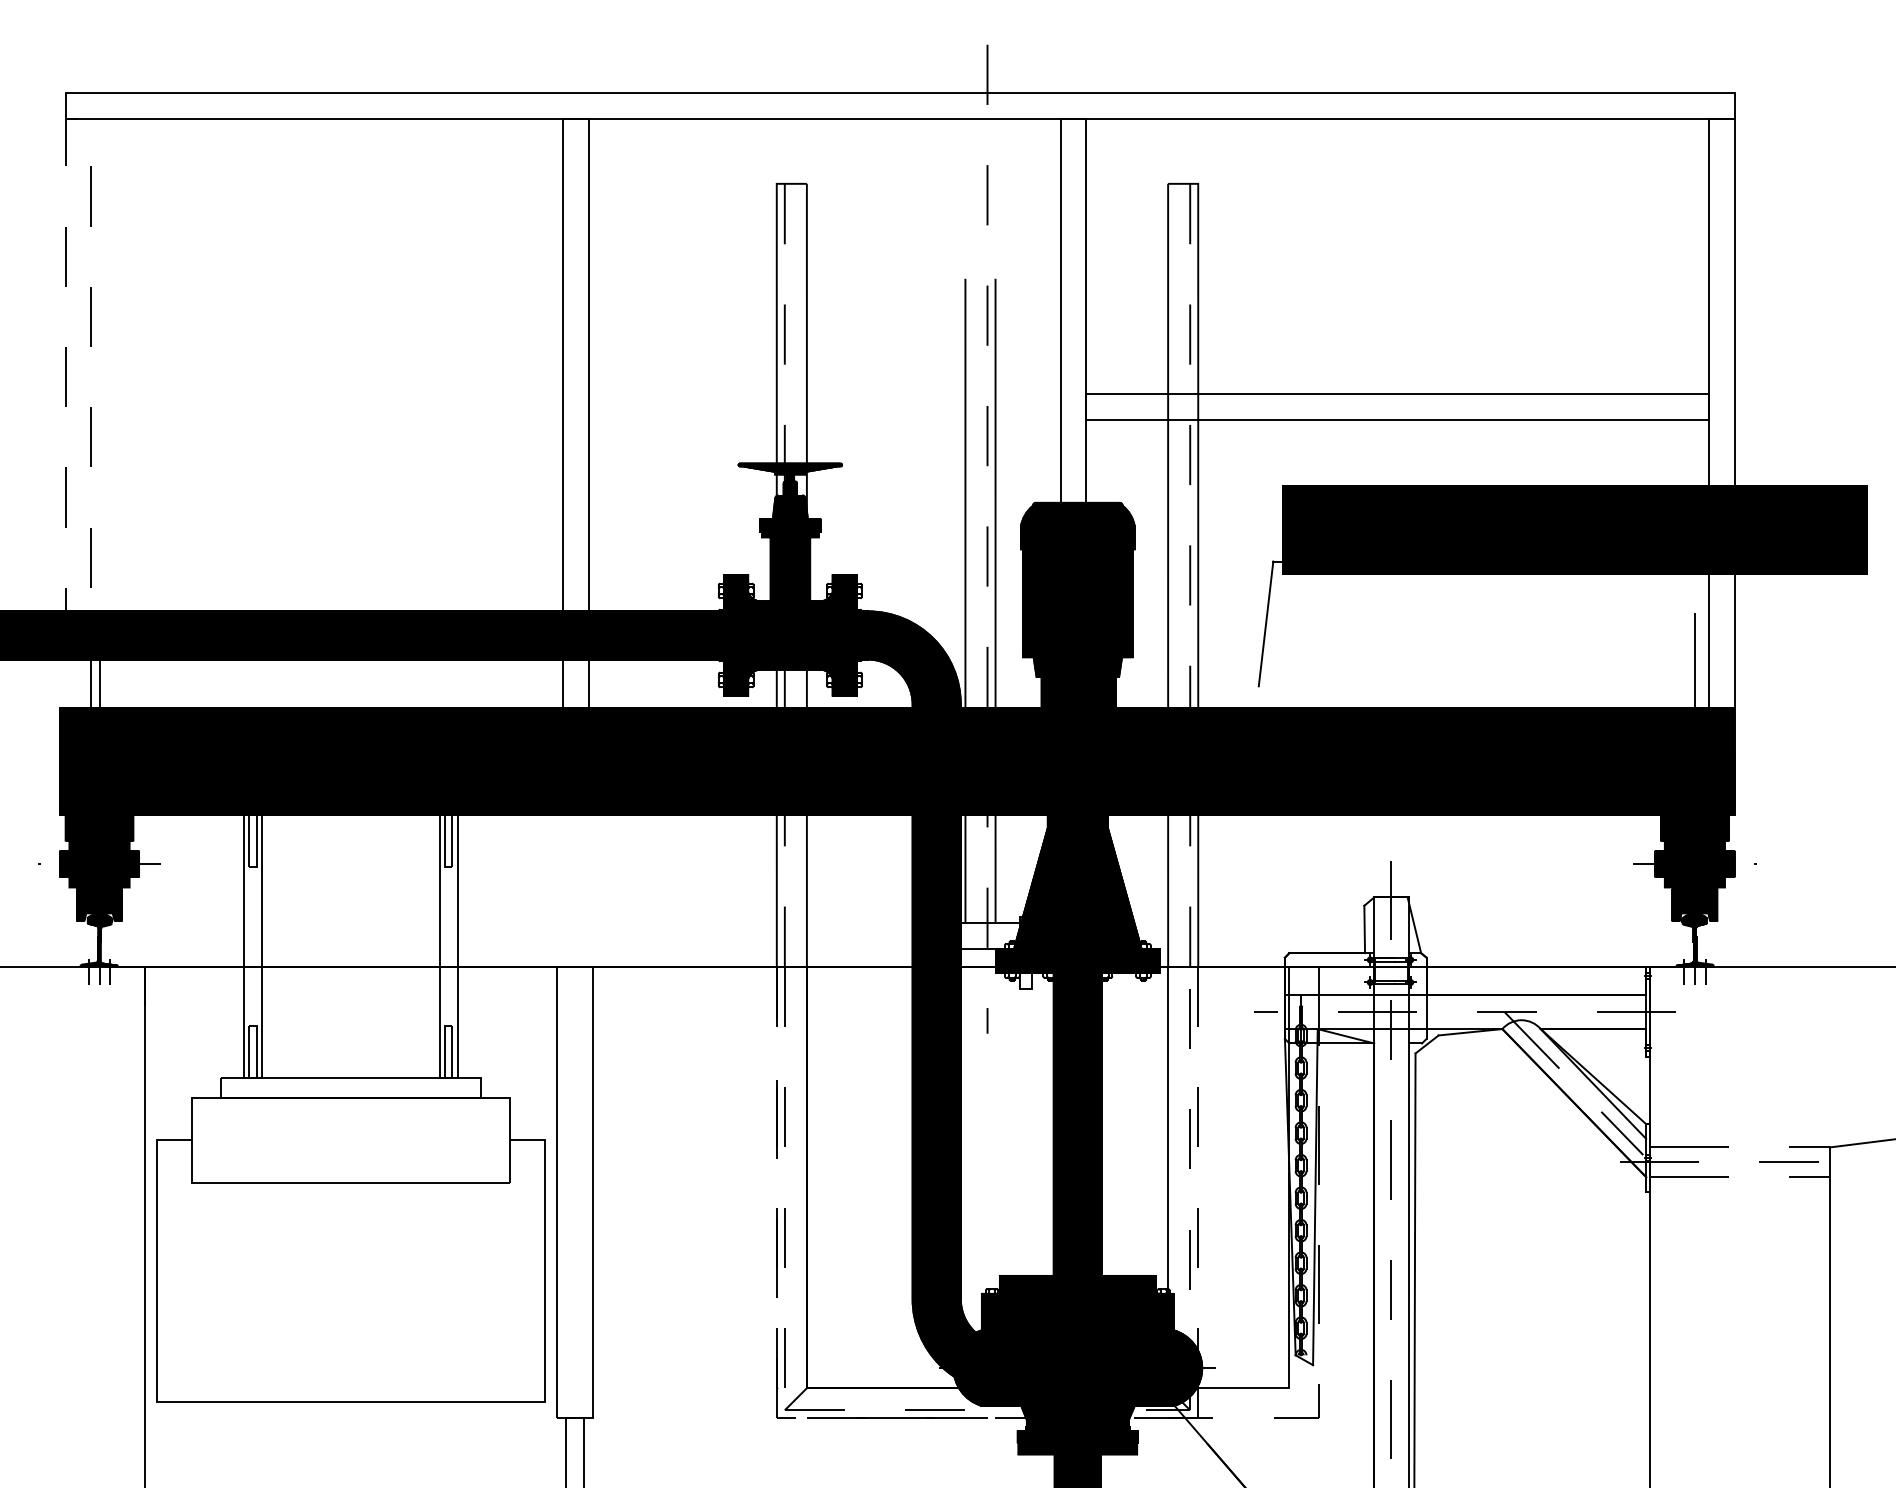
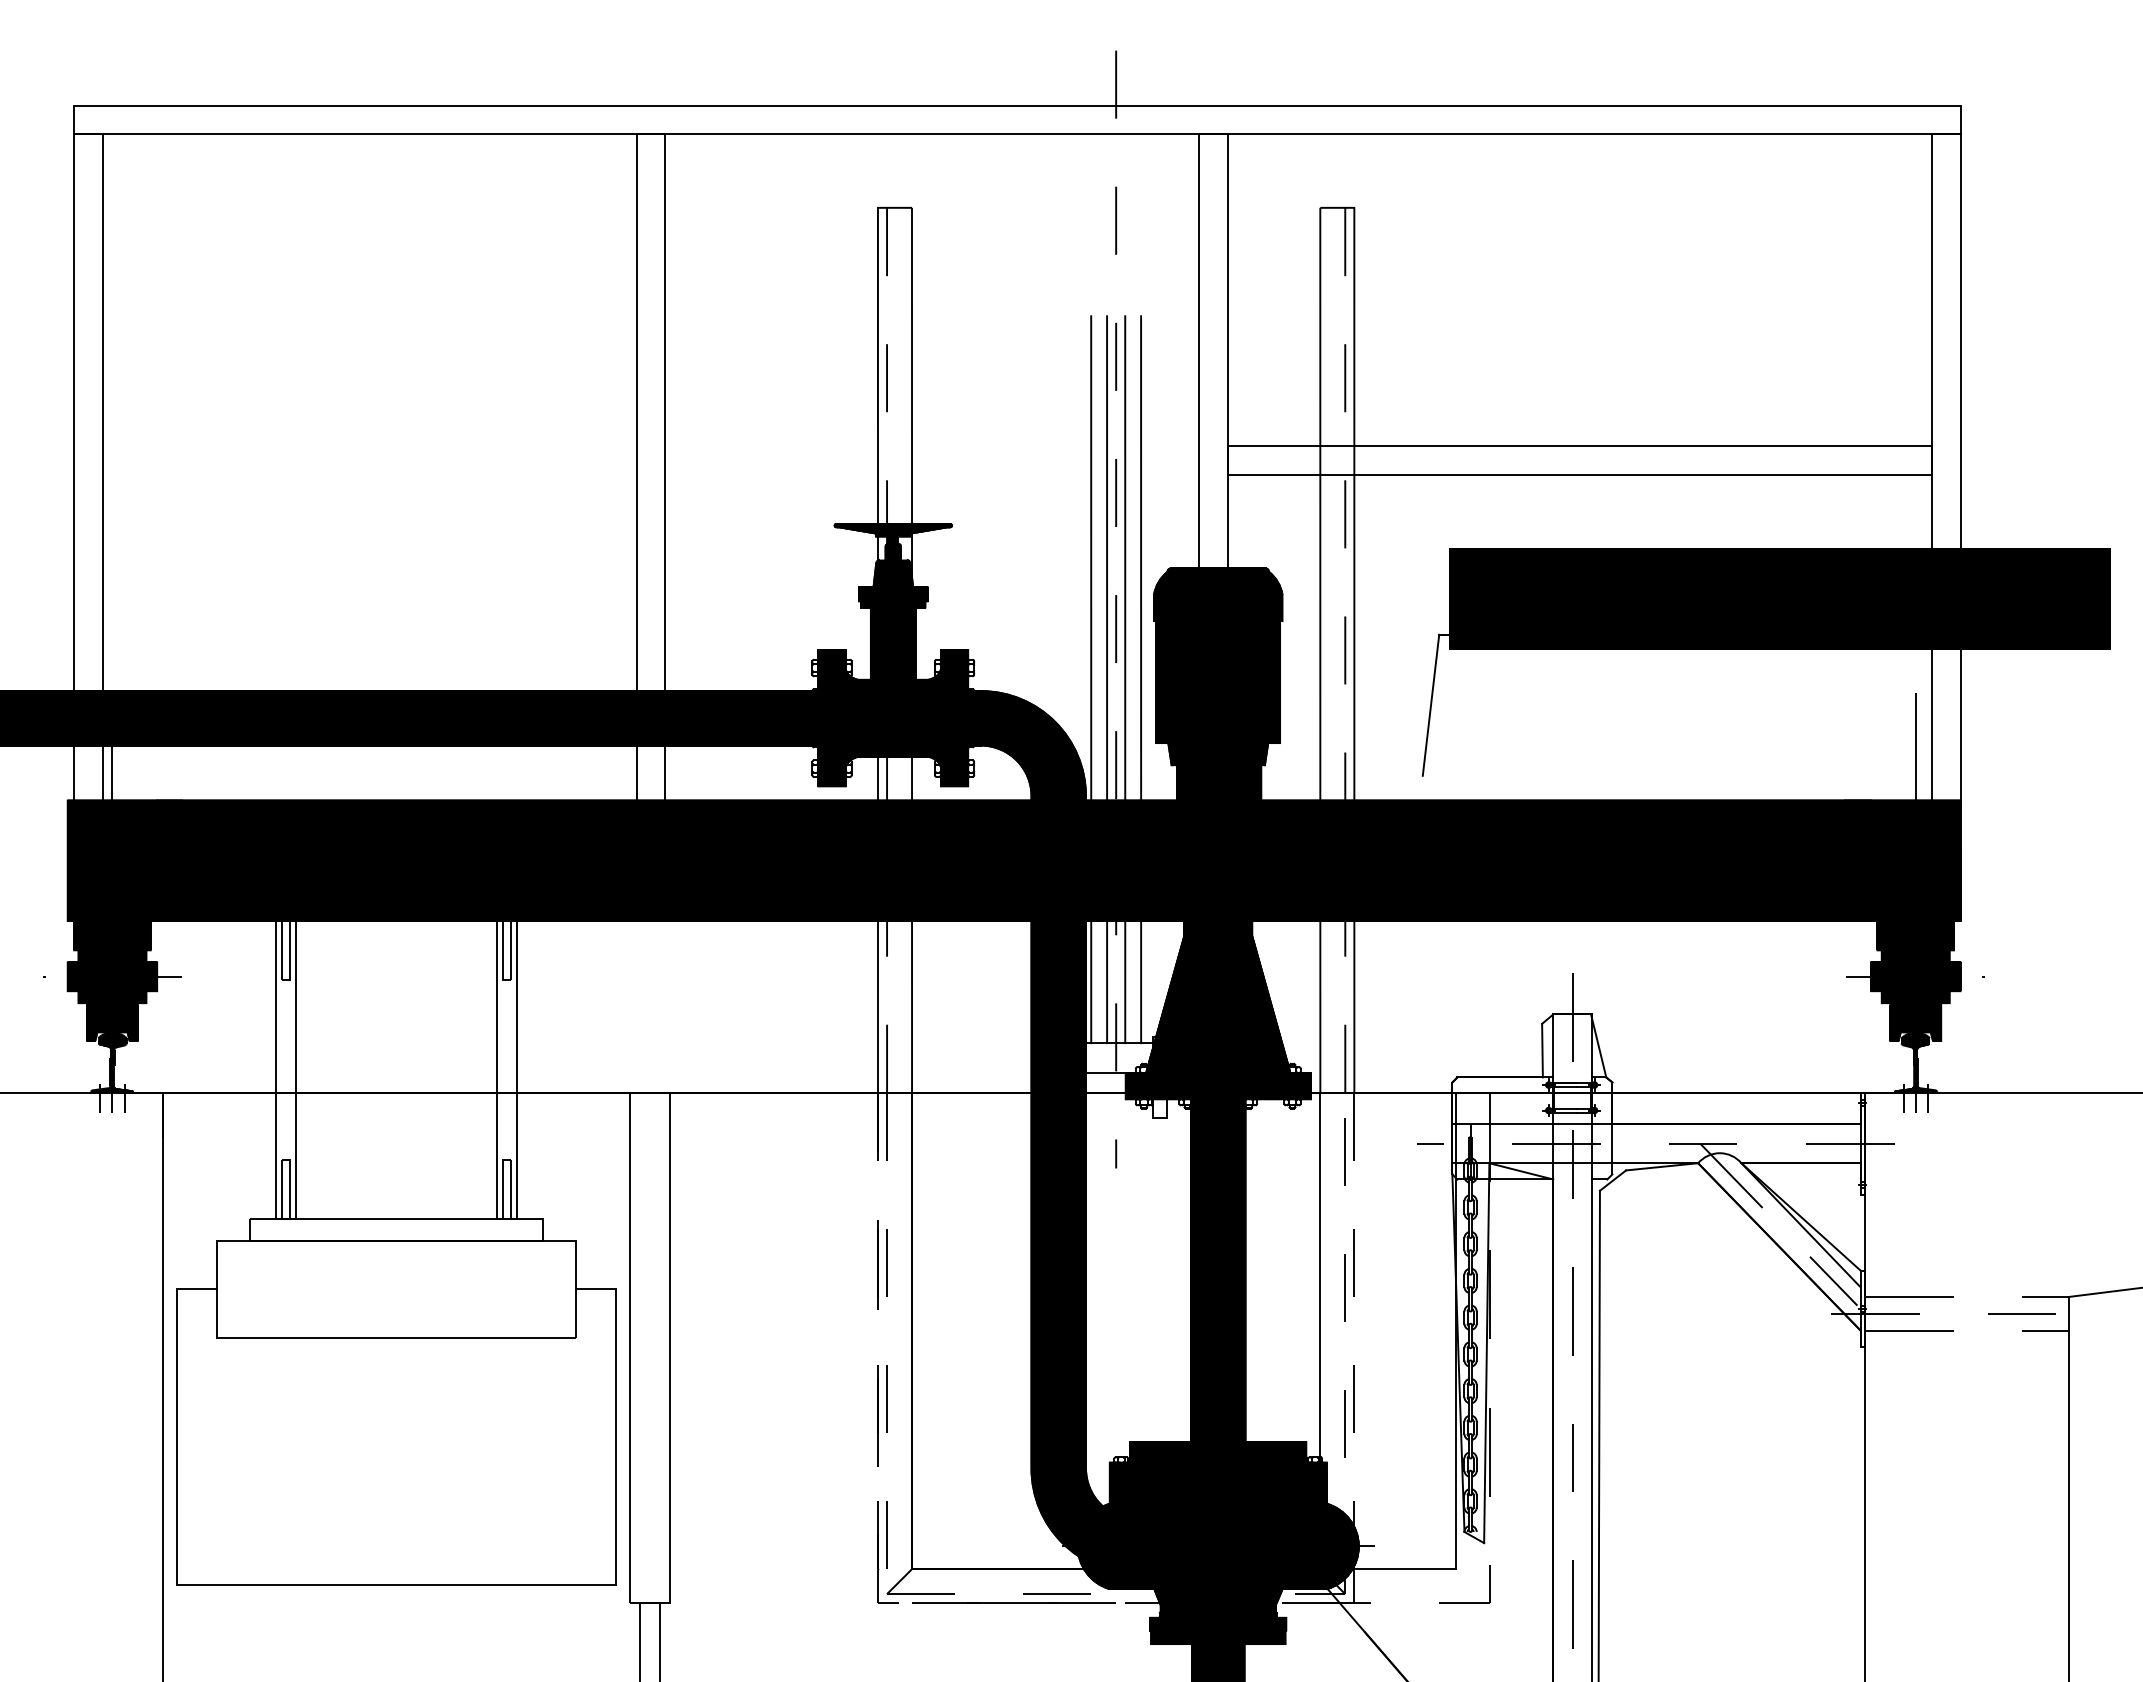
line: (78, 118) -> (88, 134), dashed -> solid
line: (979, 601) -> (1107, 679), added
line: (1009, 601) -> (1141, 679), added

